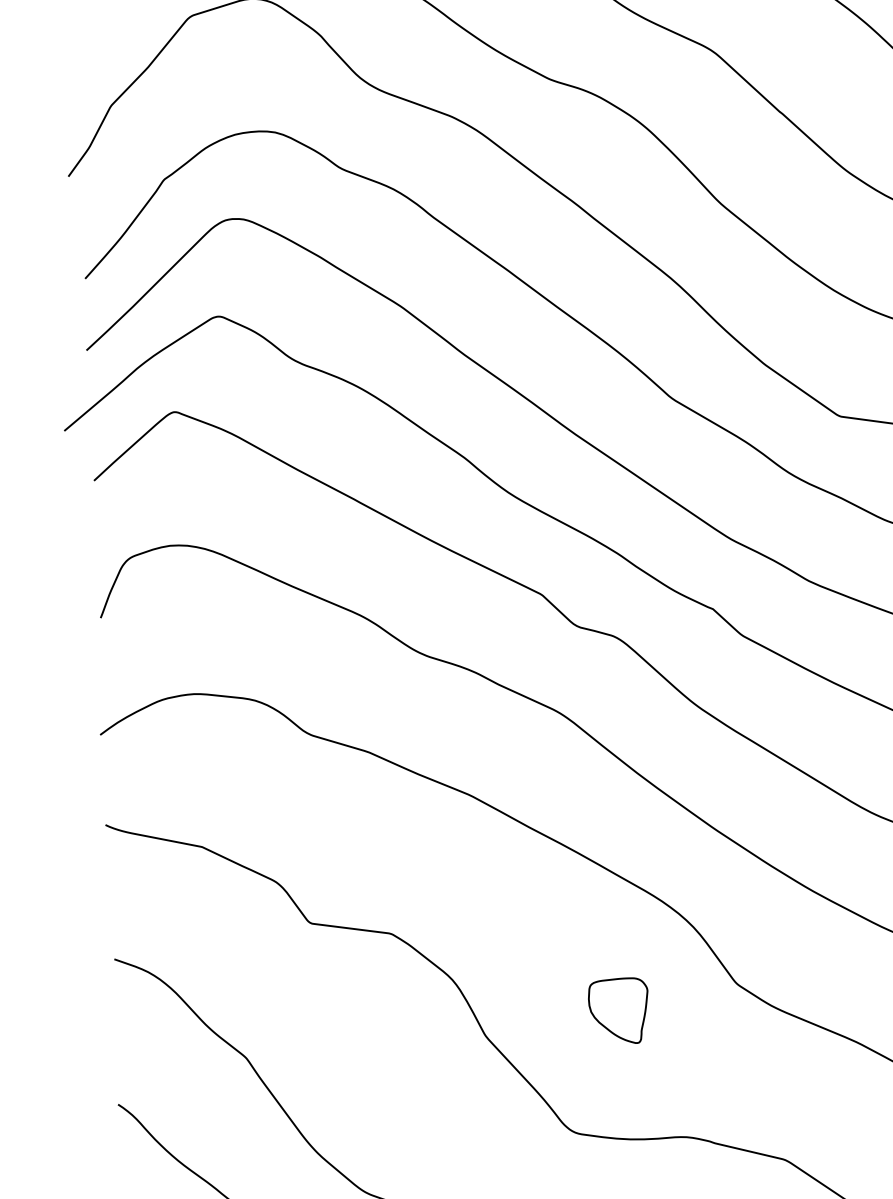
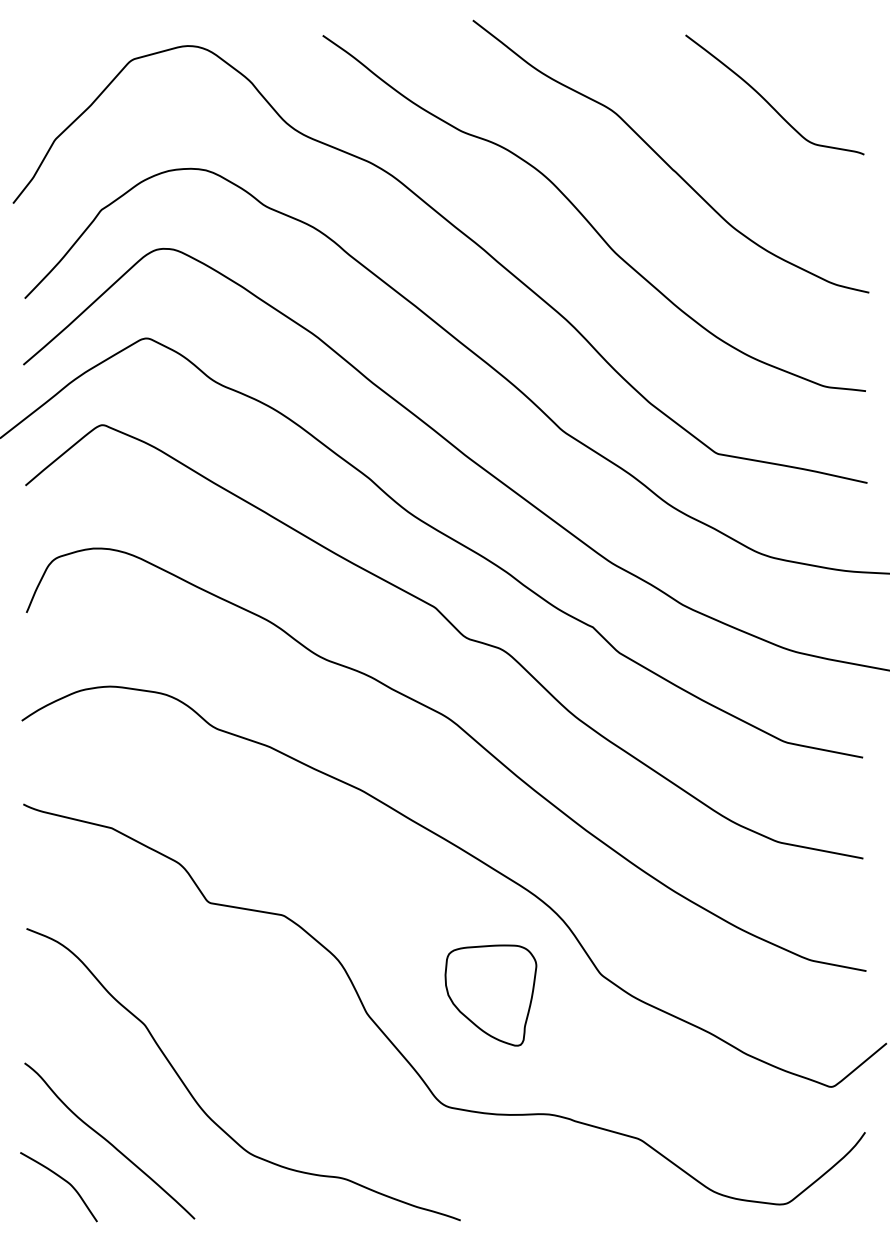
part: (618, 1011) -> (490, 995), size x1.67

